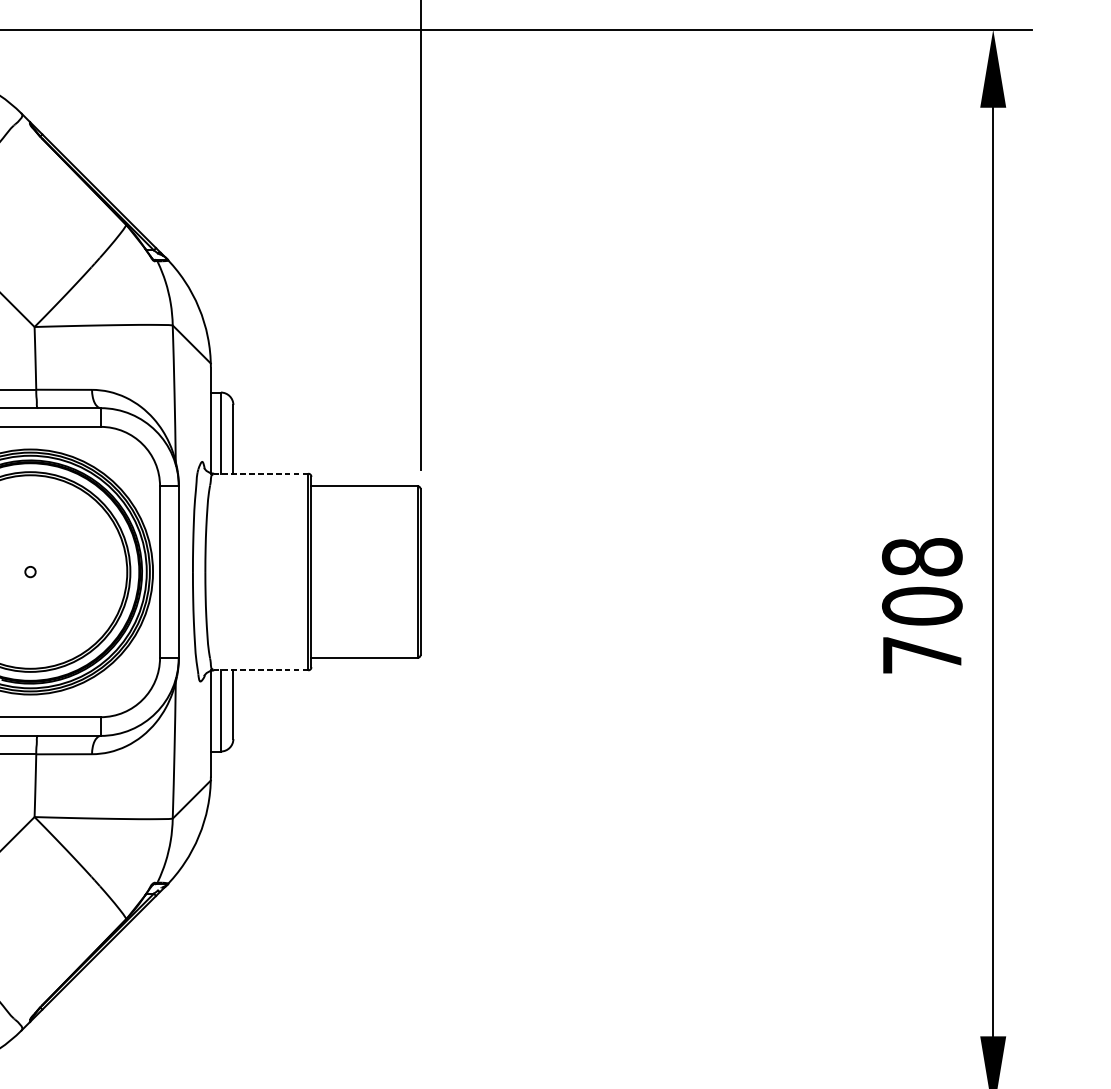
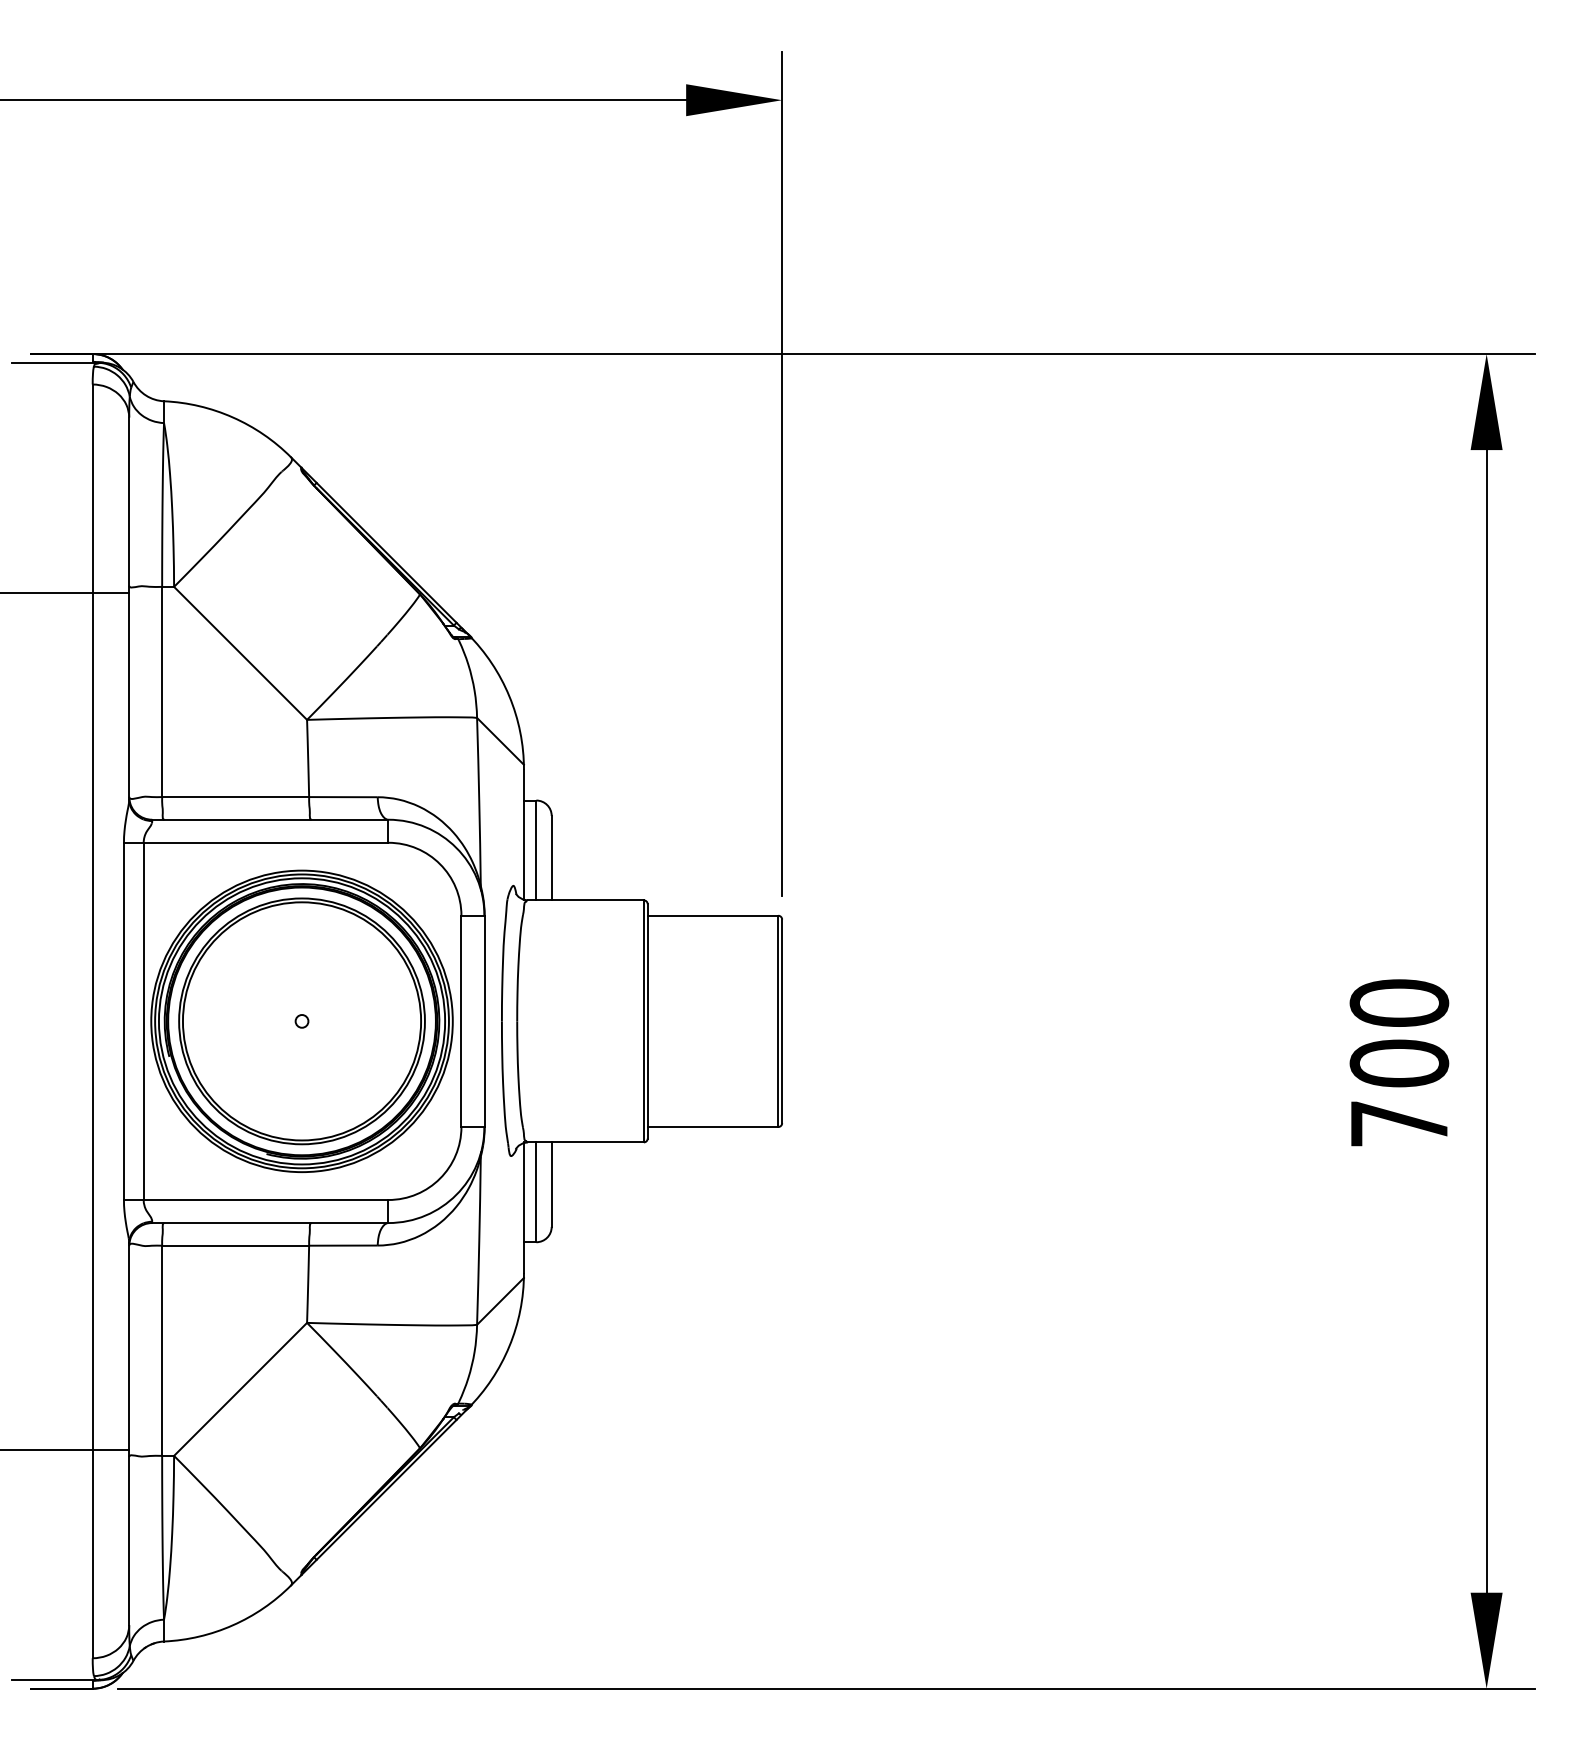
line: (260, 473) -> (585, 900), dashed -> solid
text: (922, 556) -> (1399, 1002), 708 -> 700
line: (260, 670) -> (585, 1142), dashed -> solid

